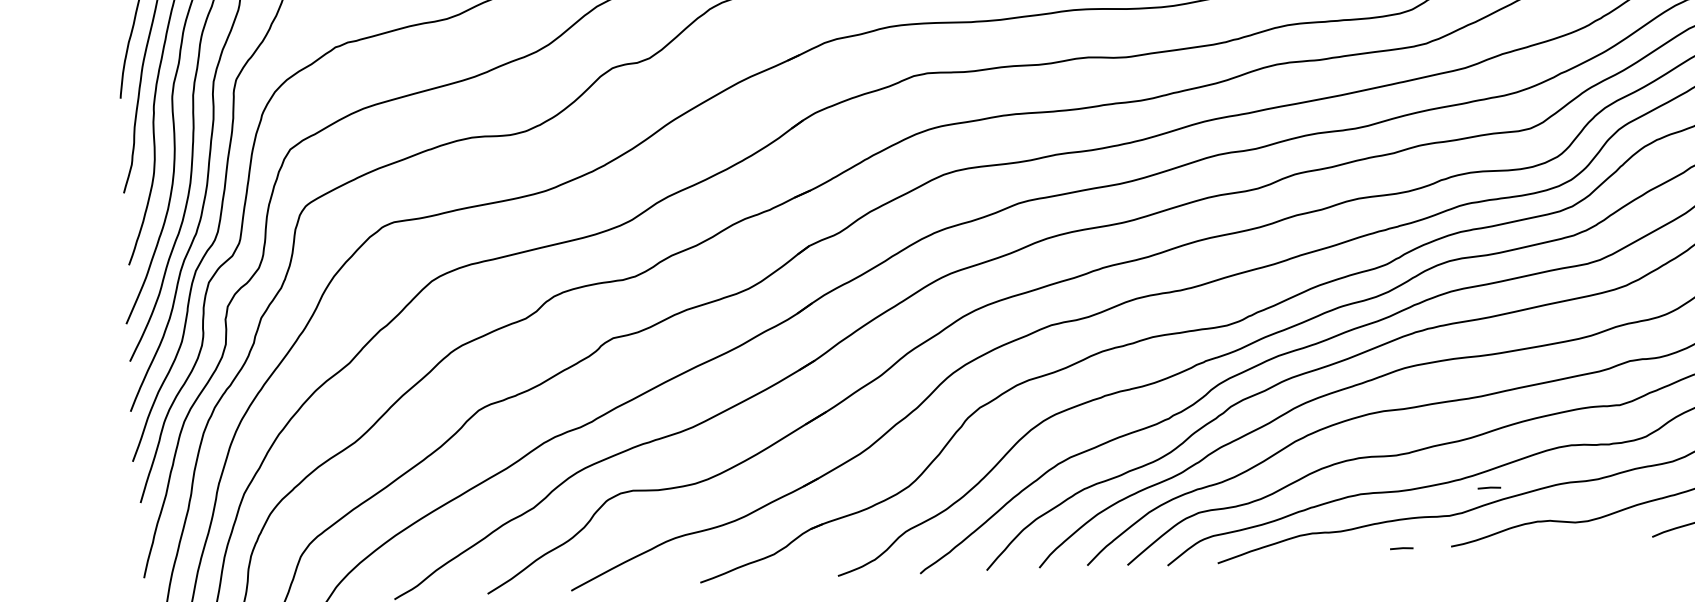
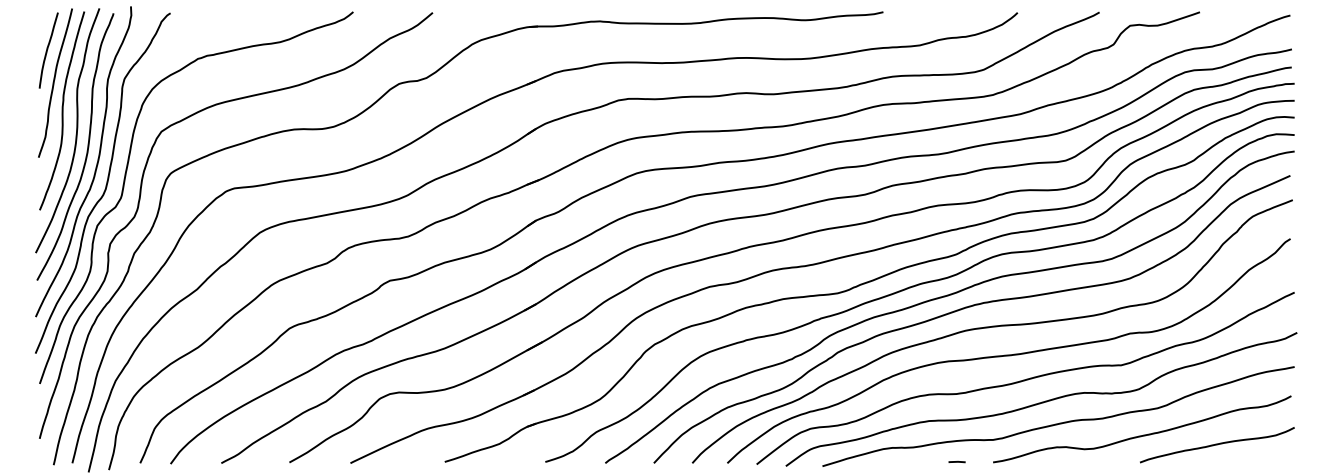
line: (1488, 487) -> (1022, 420), removed

